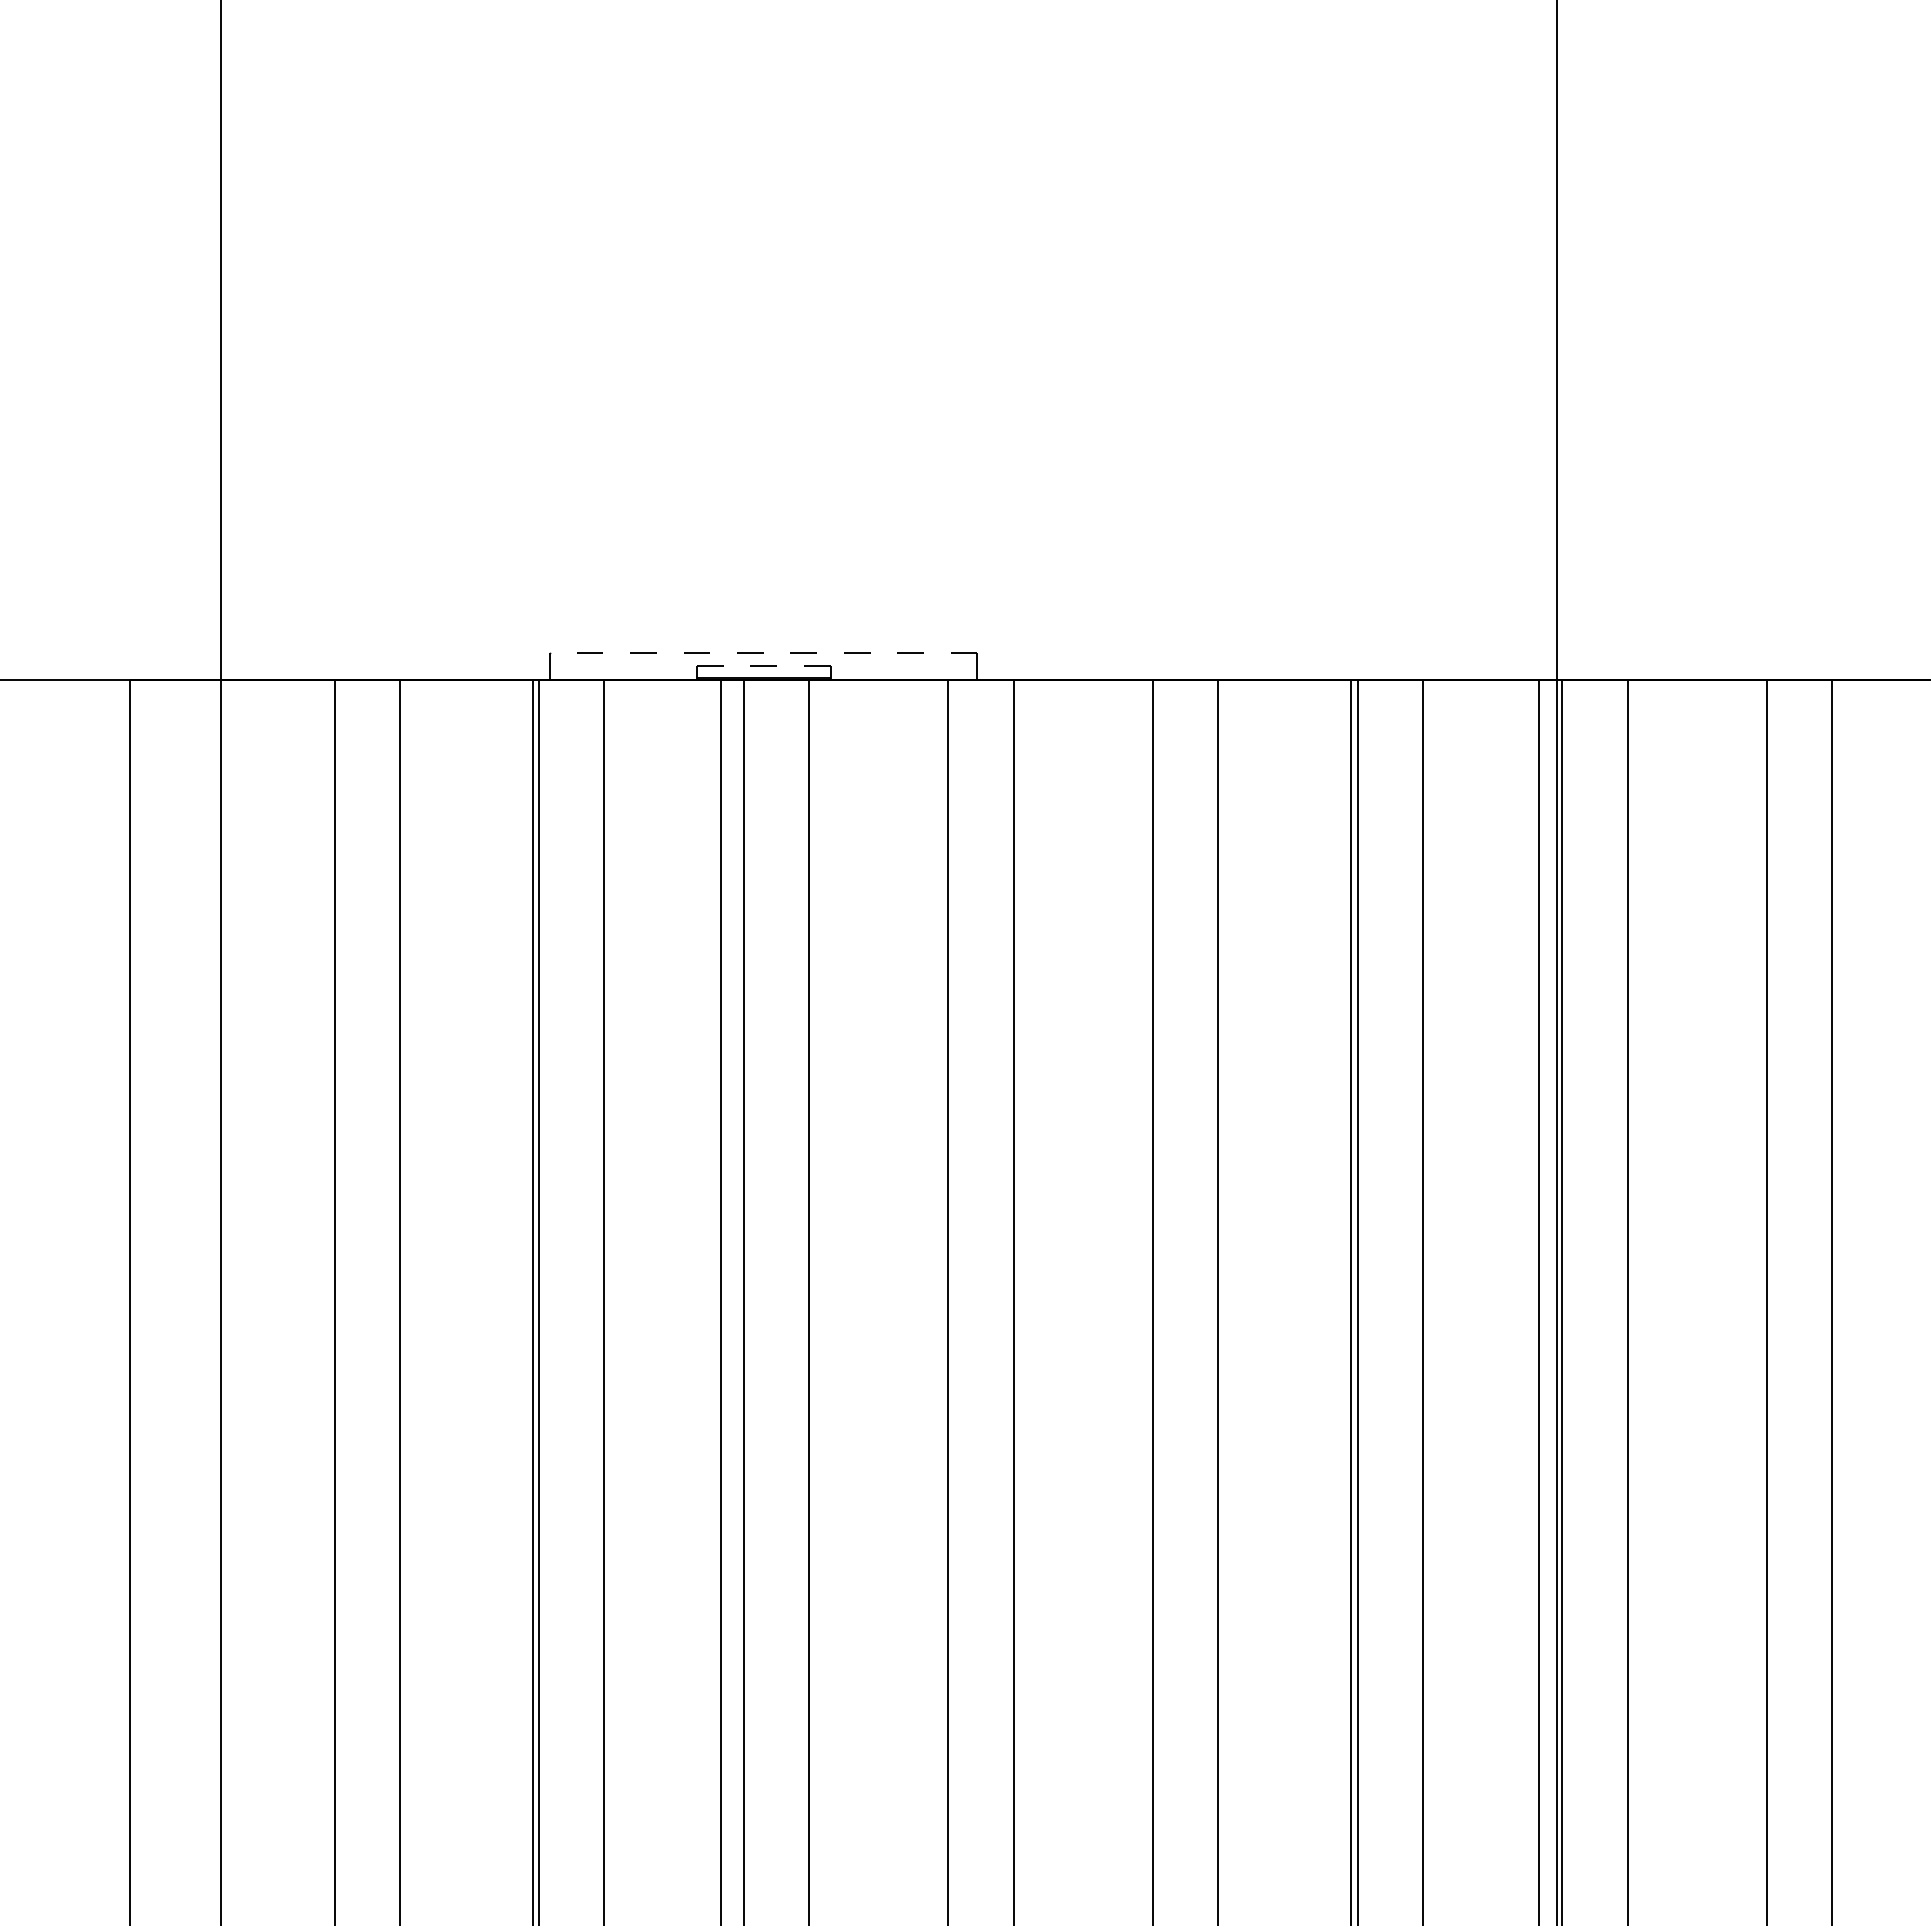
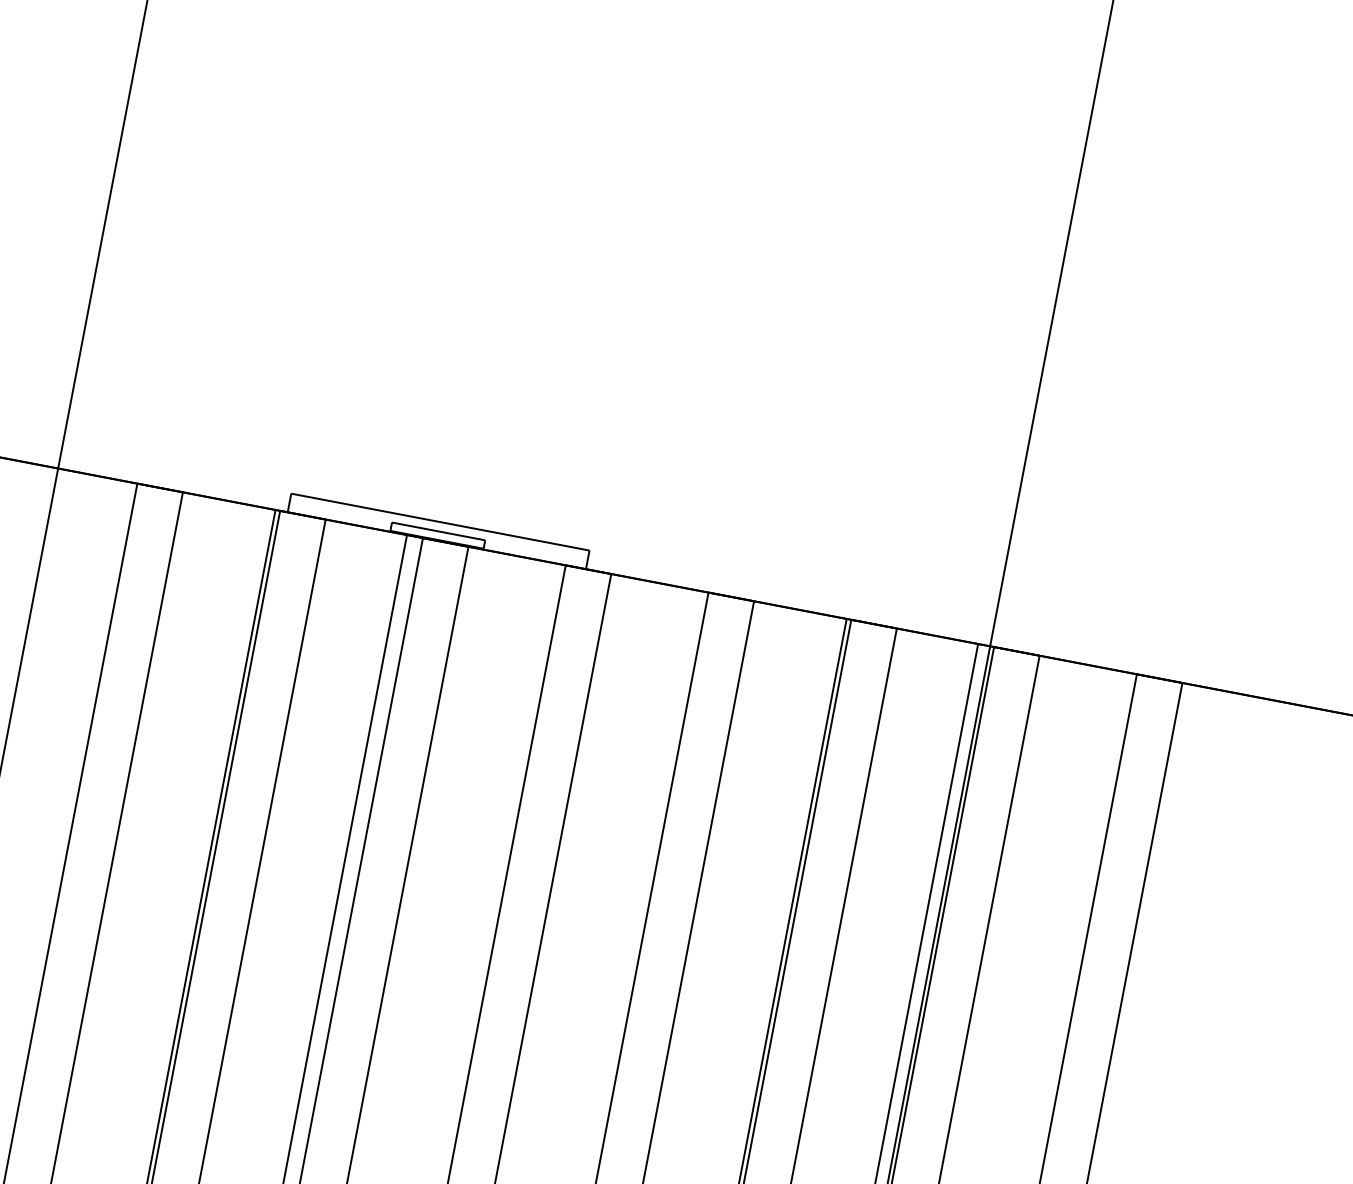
line: (763, 653) -> (440, 522), dashed -> solid
line: (763, 666) -> (438, 531), dashed -> solid

